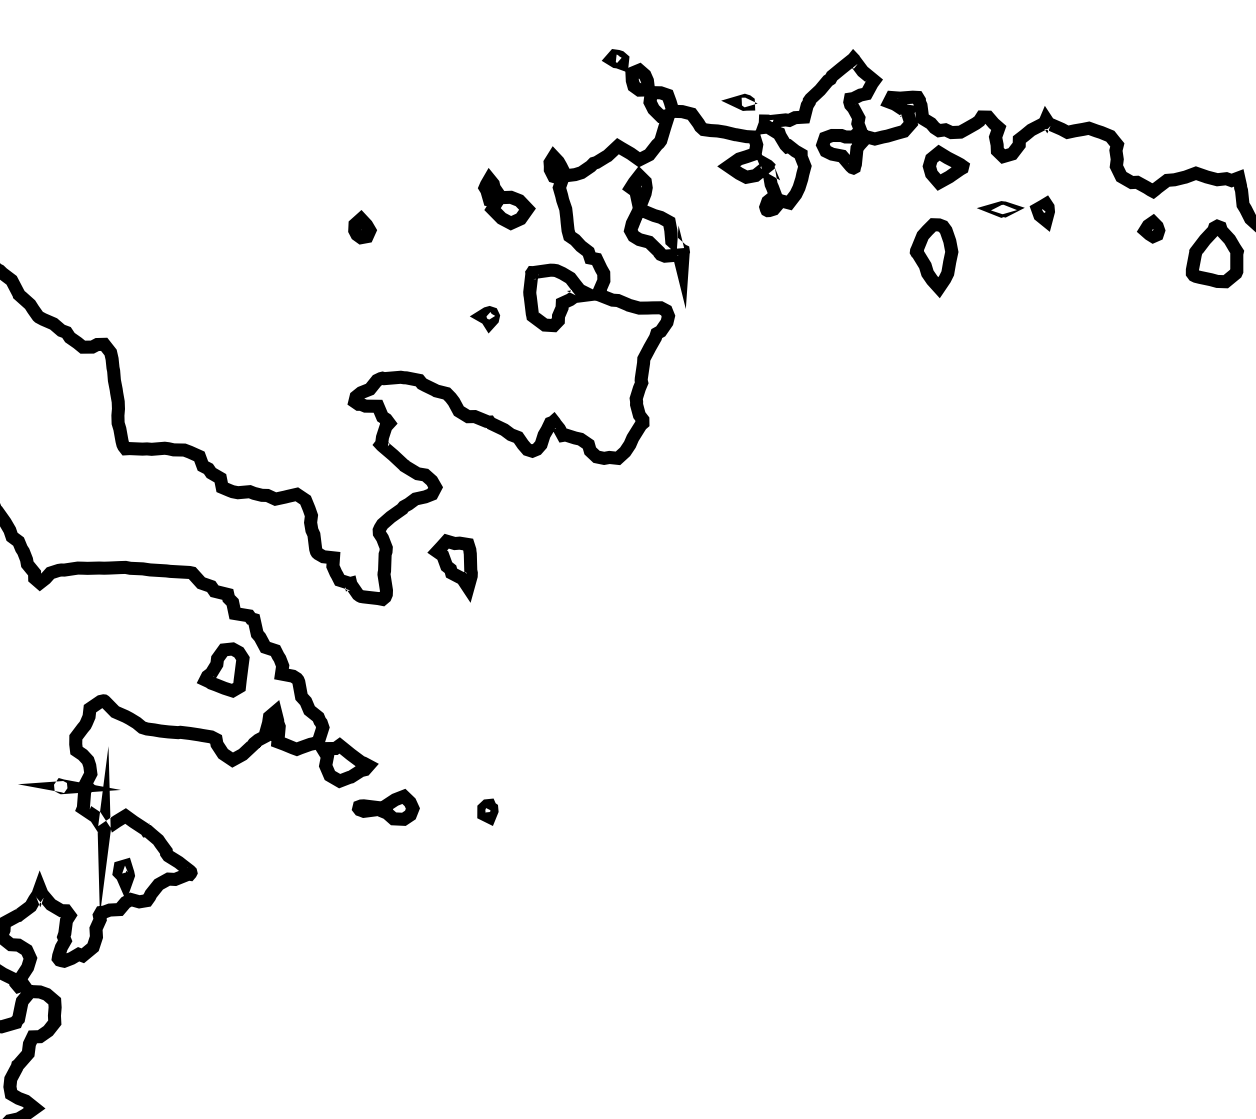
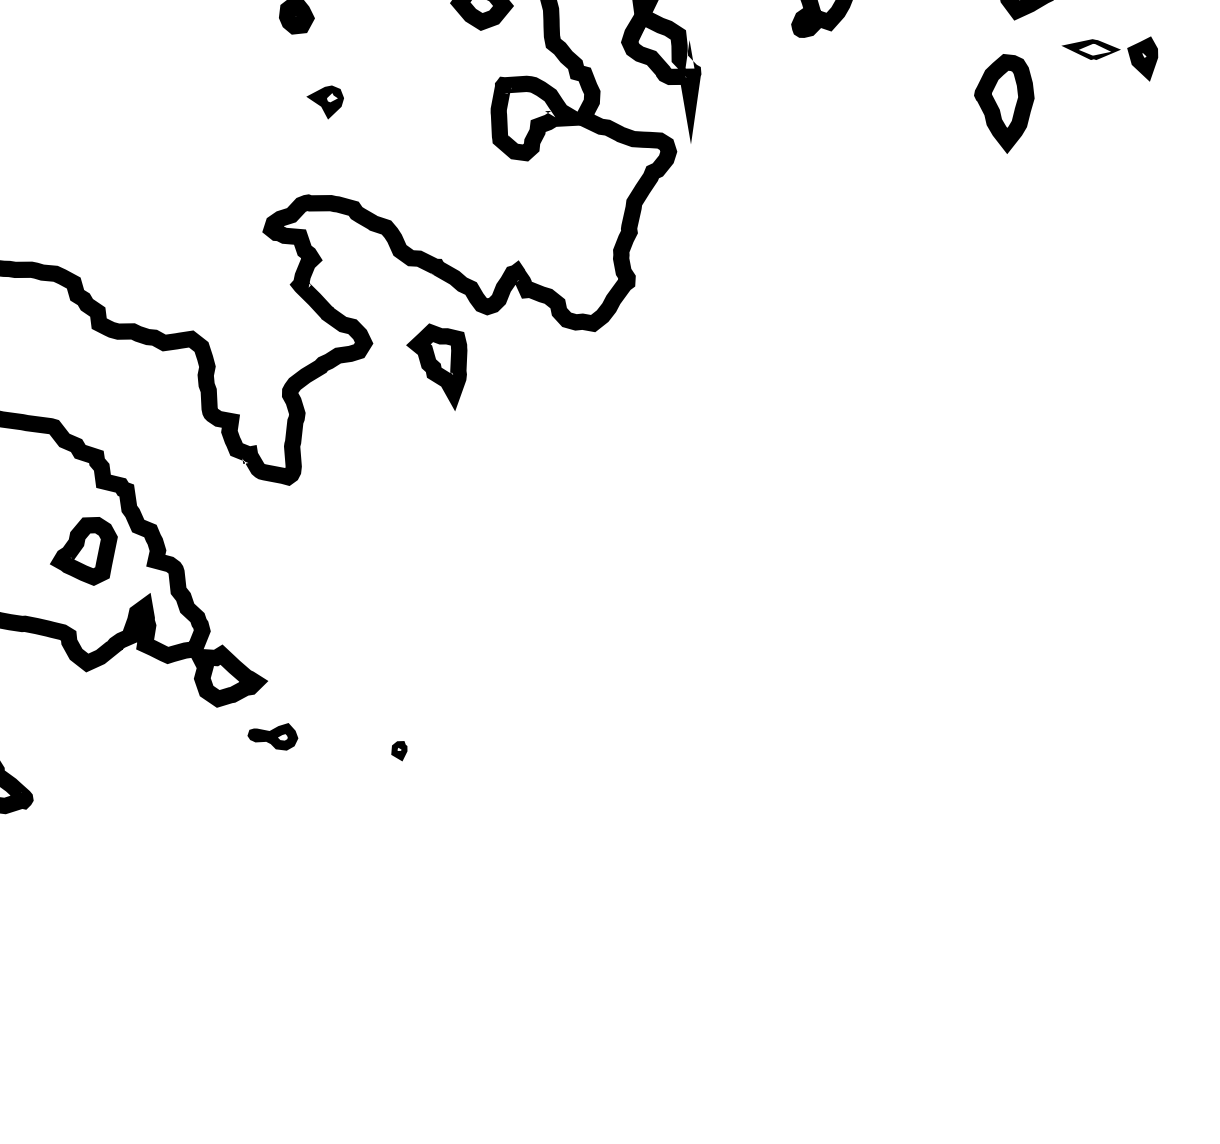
part: (484, 319) -> (324, 101), moved
part: (452, 568) -> (435, 367), moved
part: (385, 807) -> (272, 735), size x0.6
part: (487, 811) -> (399, 750), size x0.6

